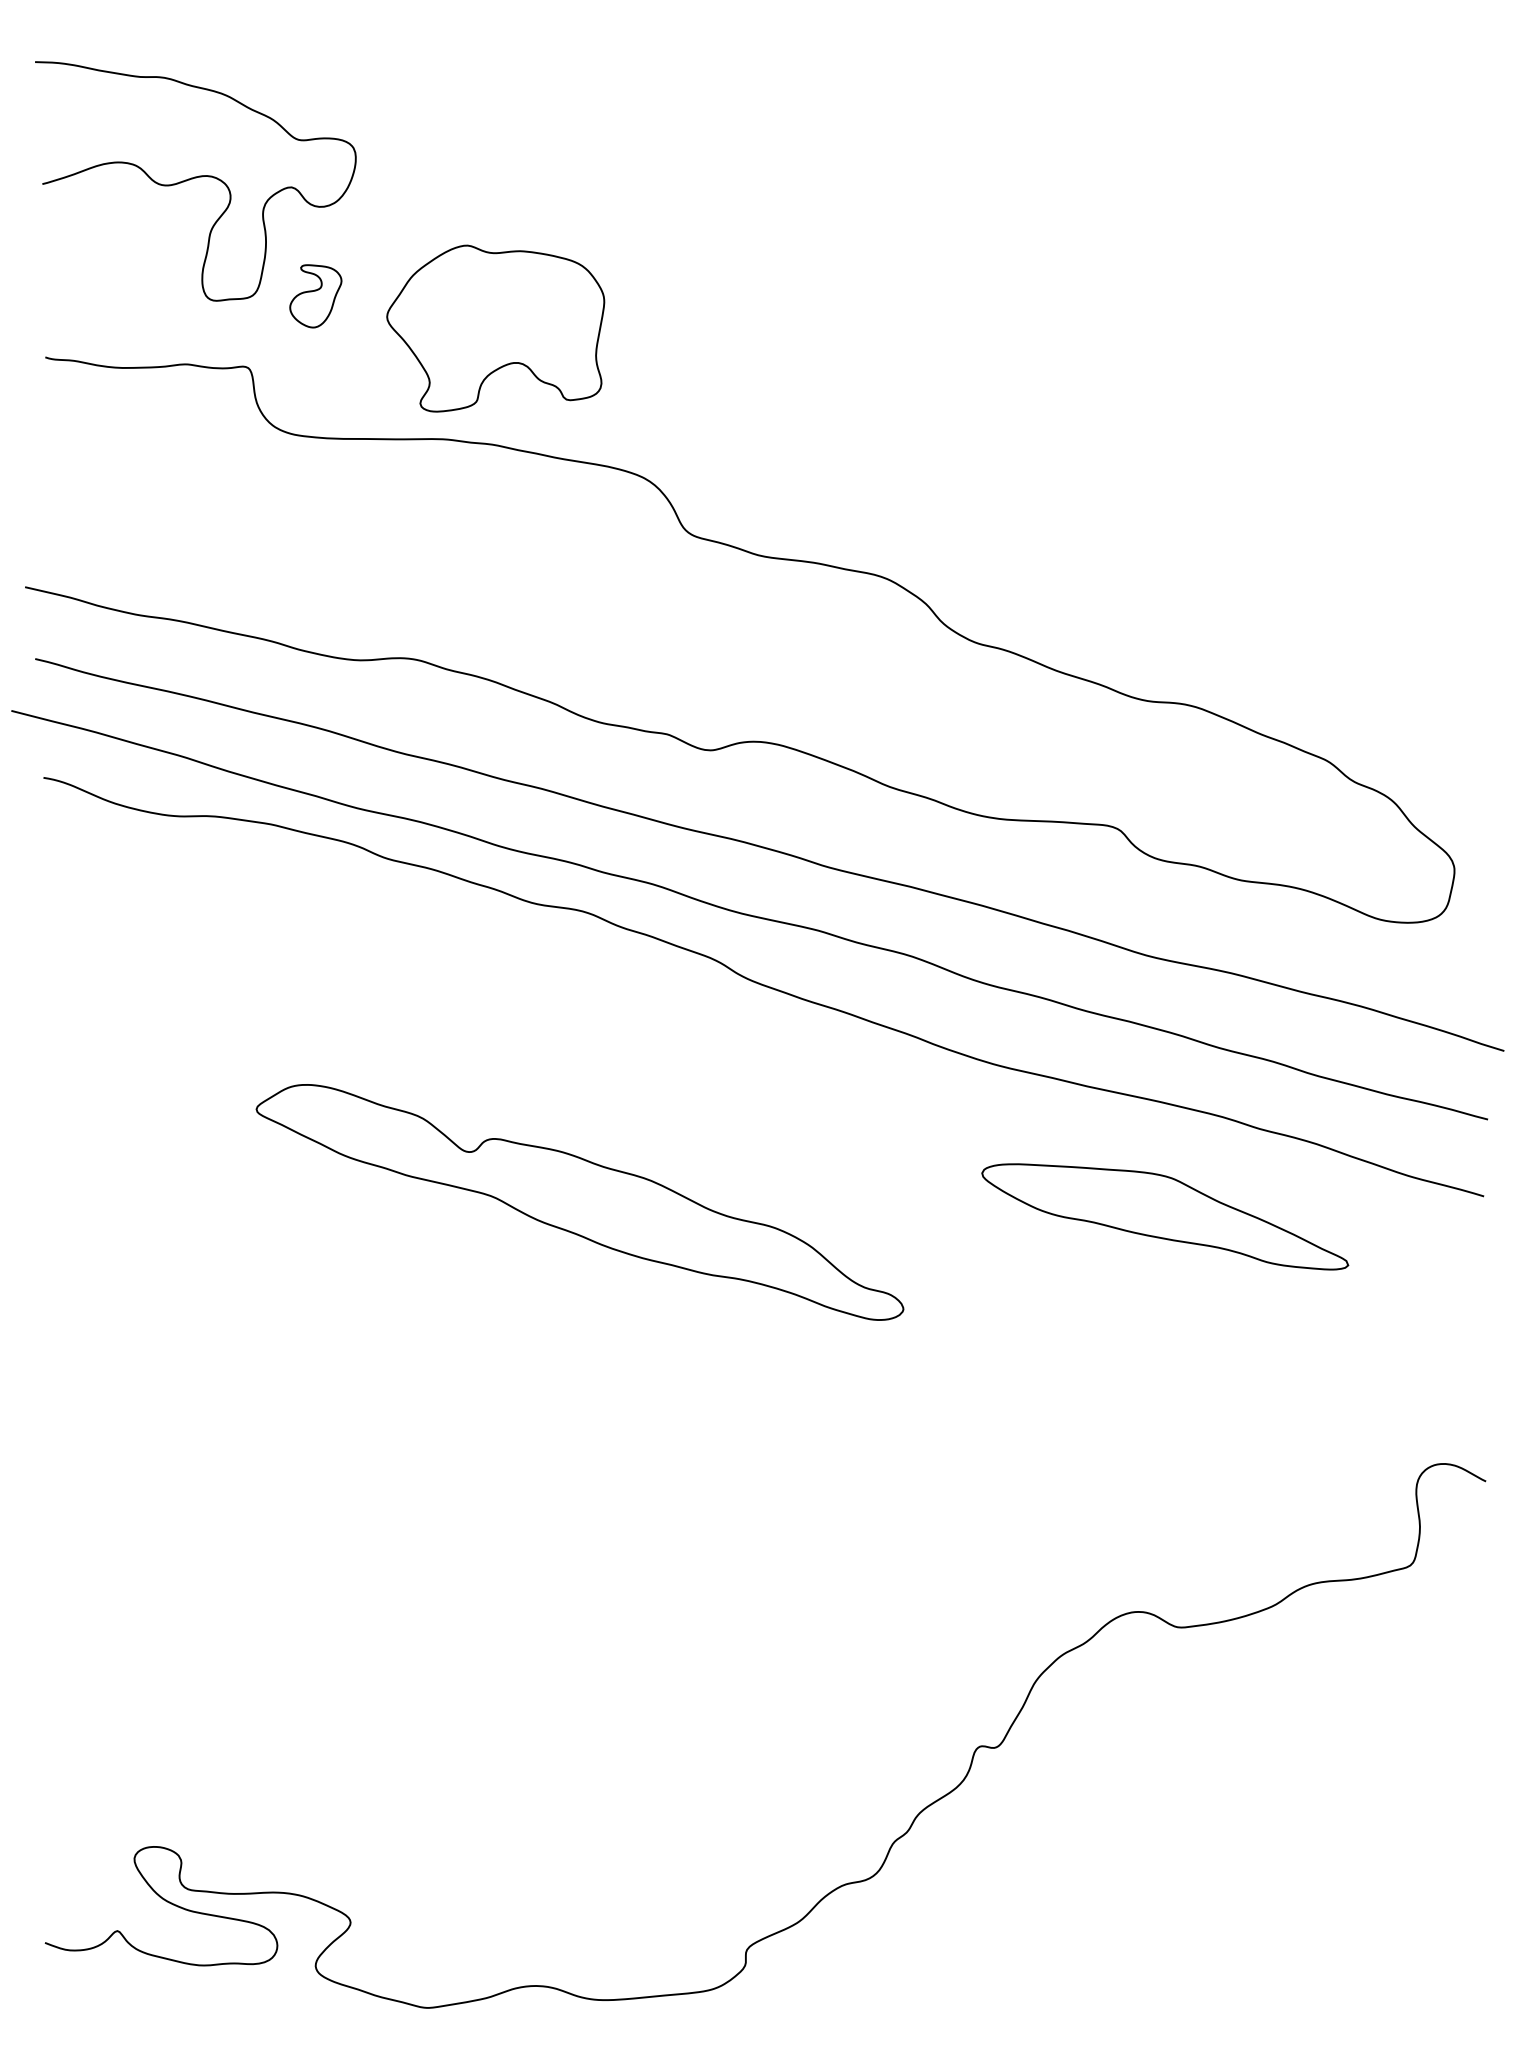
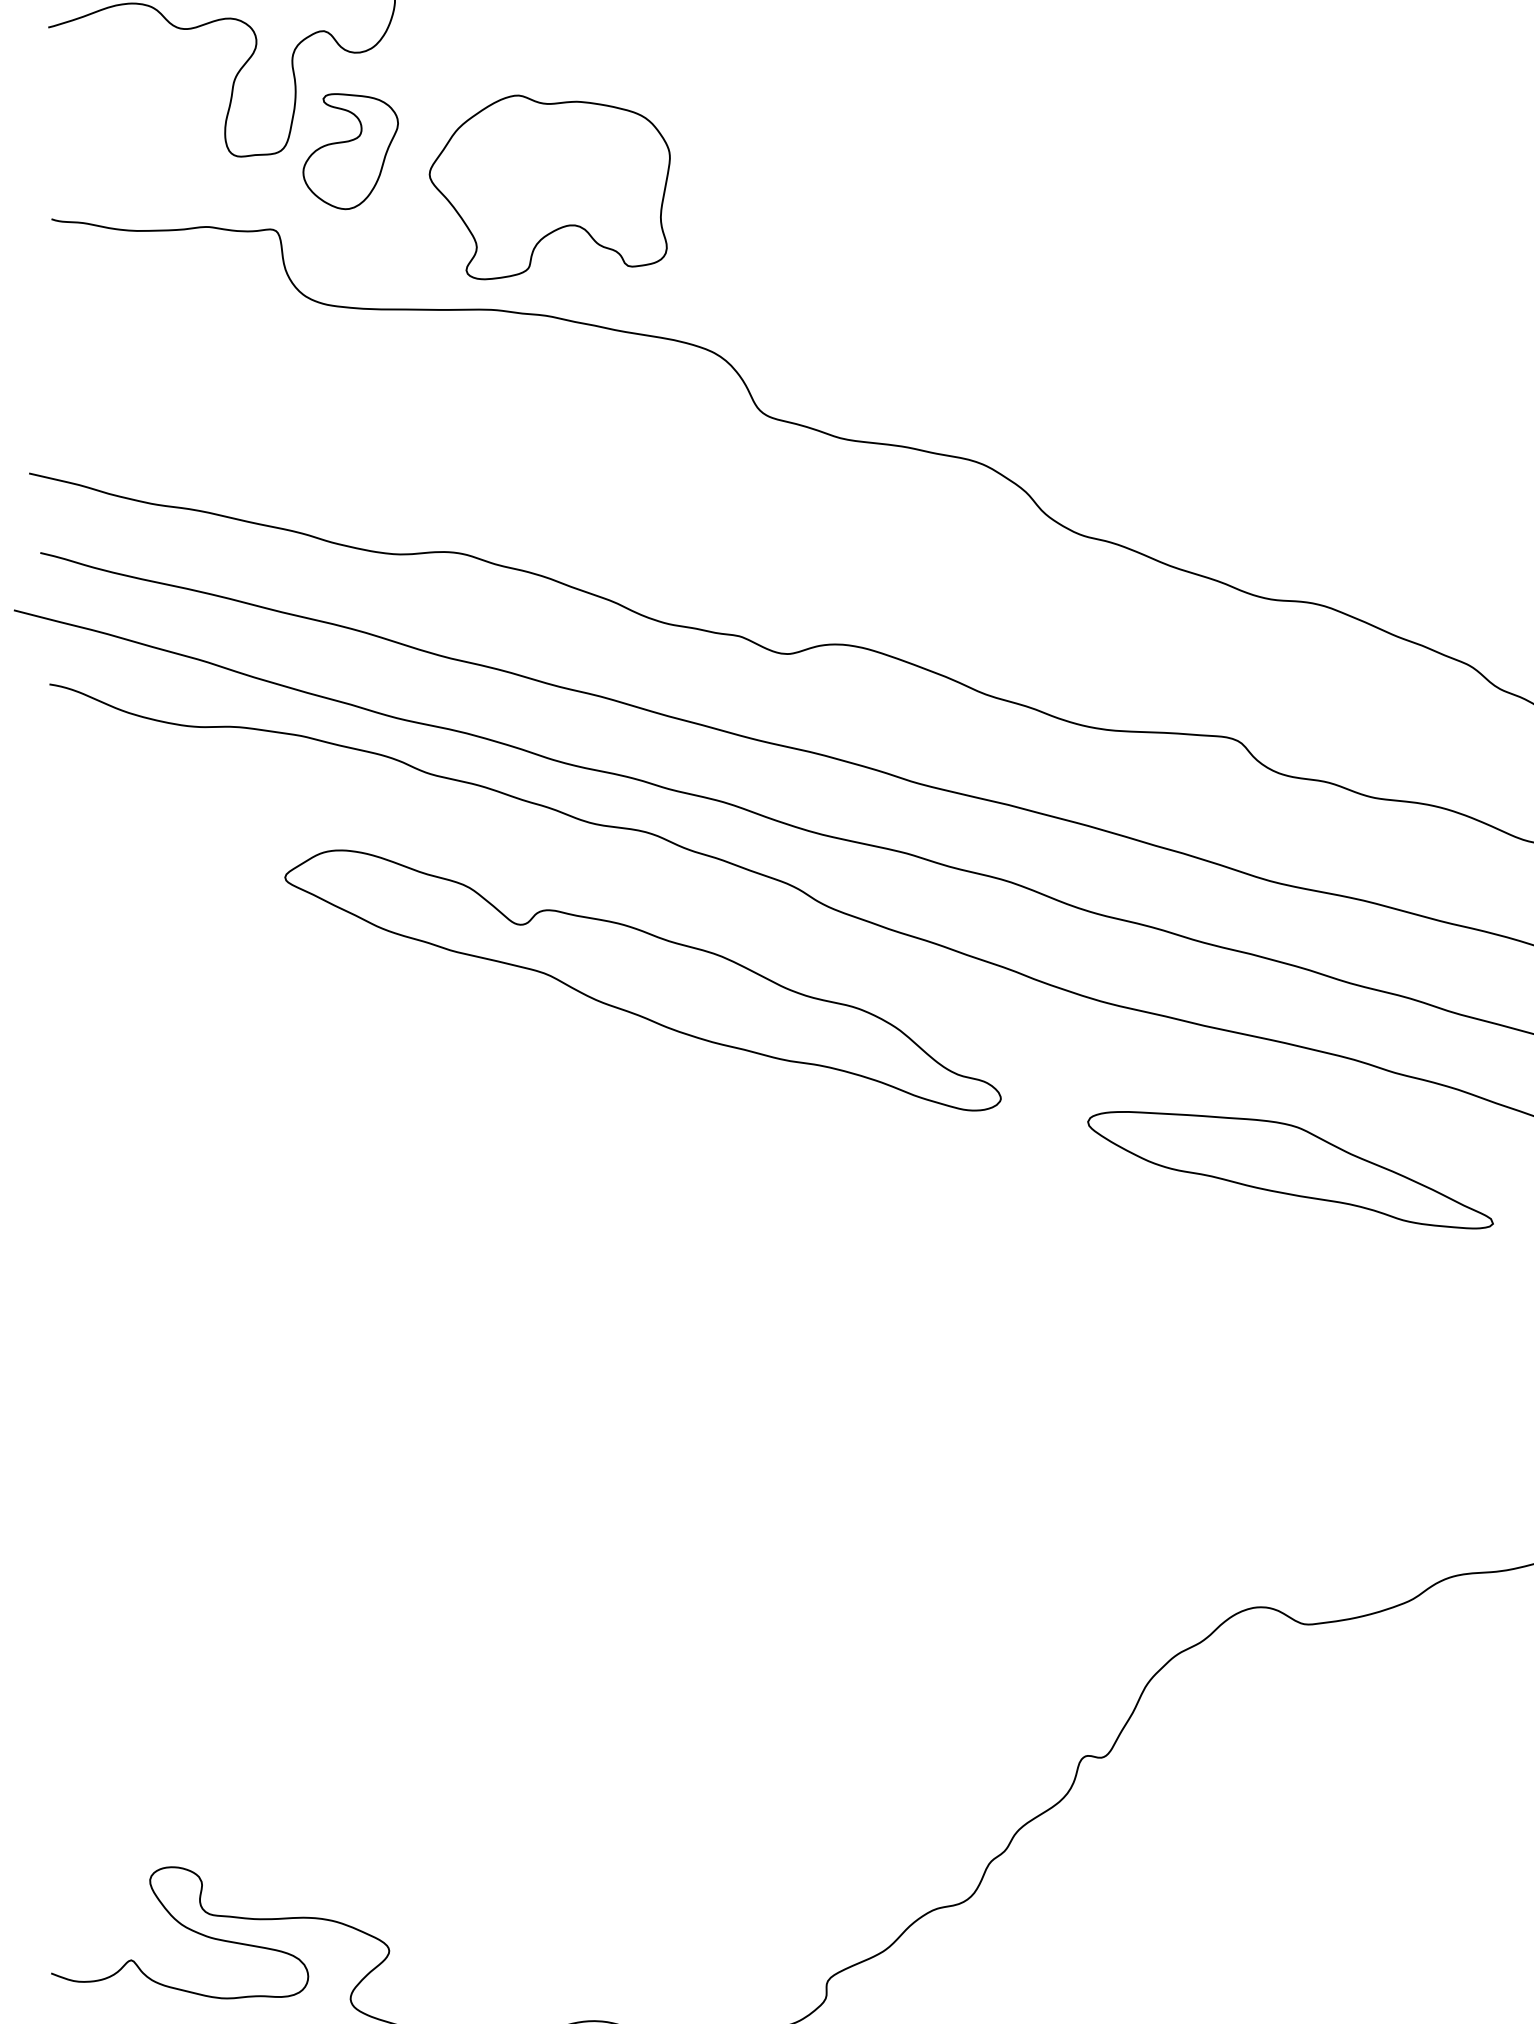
part: (315, 296) -> (350, 151), size x1.67
part: (579, 1202) -> (642, 980), moved

